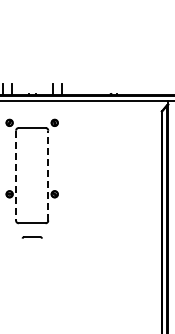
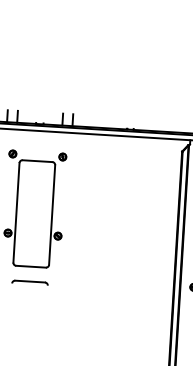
line: (16, 175) -> (16, 212), dashed -> solid
line: (48, 175) -> (52, 214), dashed -> solid
part: (32, 237) -> (30, 282), size x1.67

